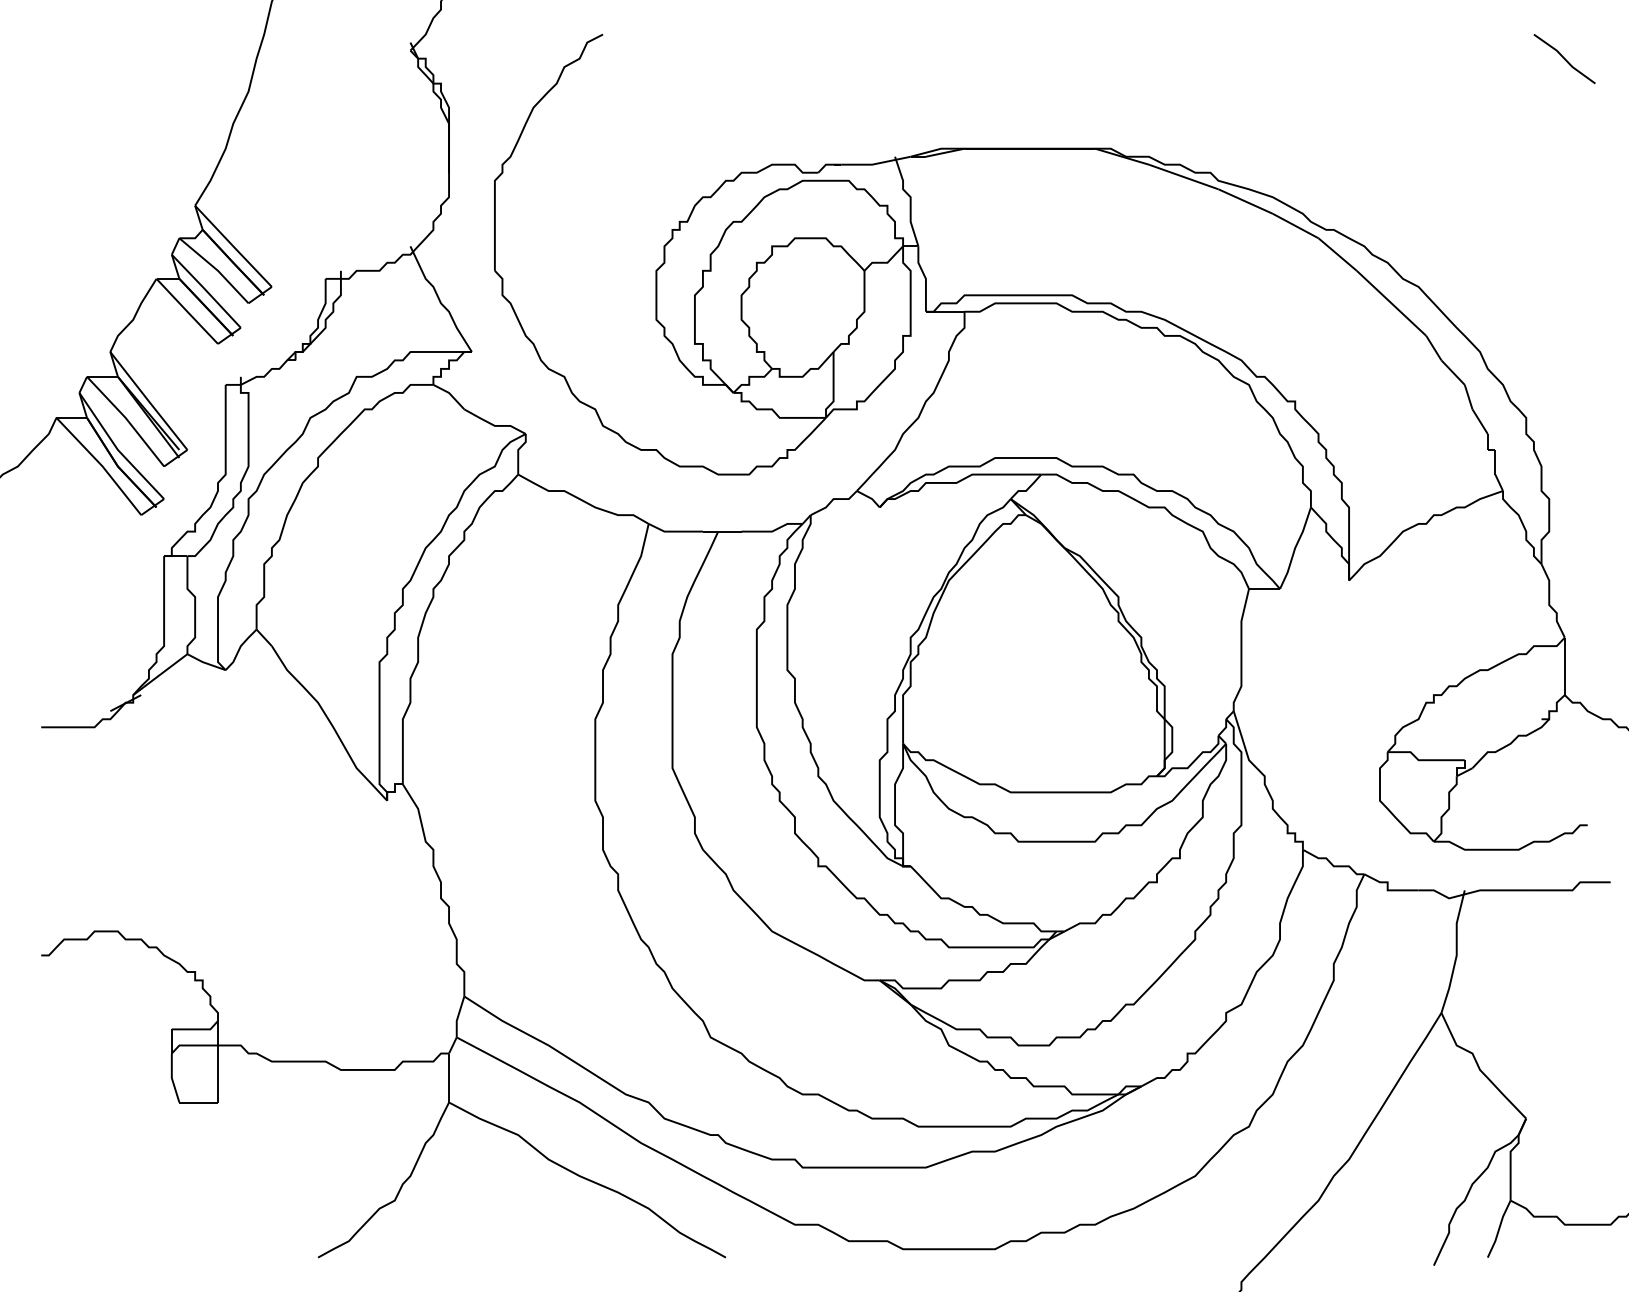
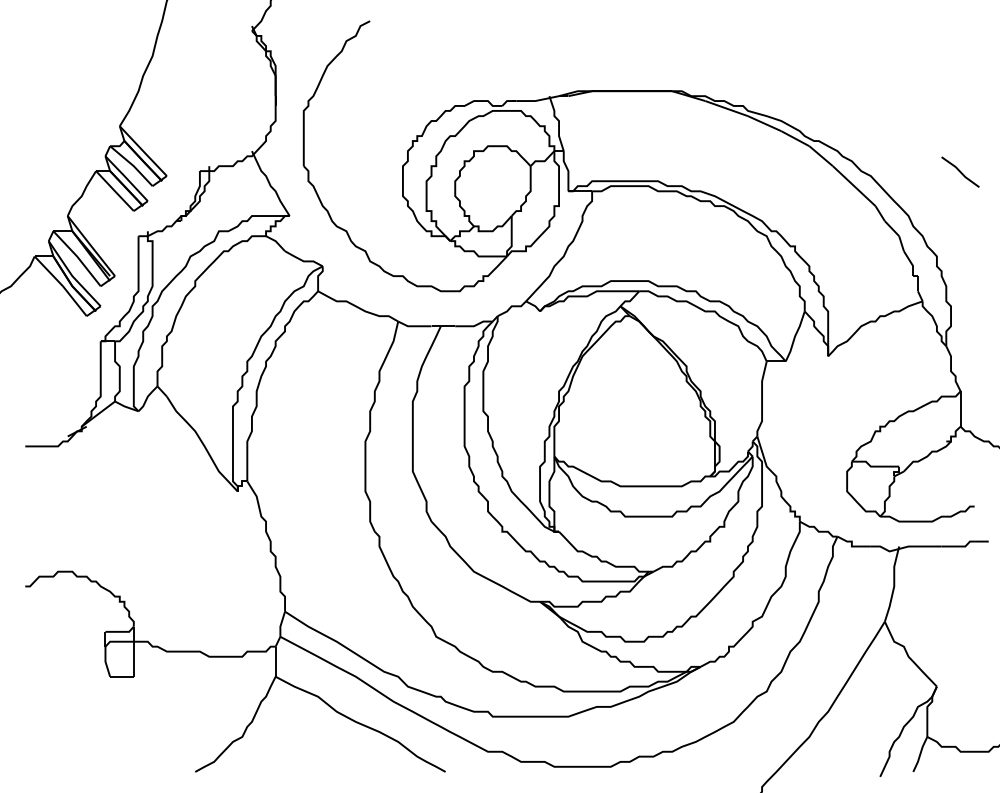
line: (1564, 57) -> (960, 171), moved

